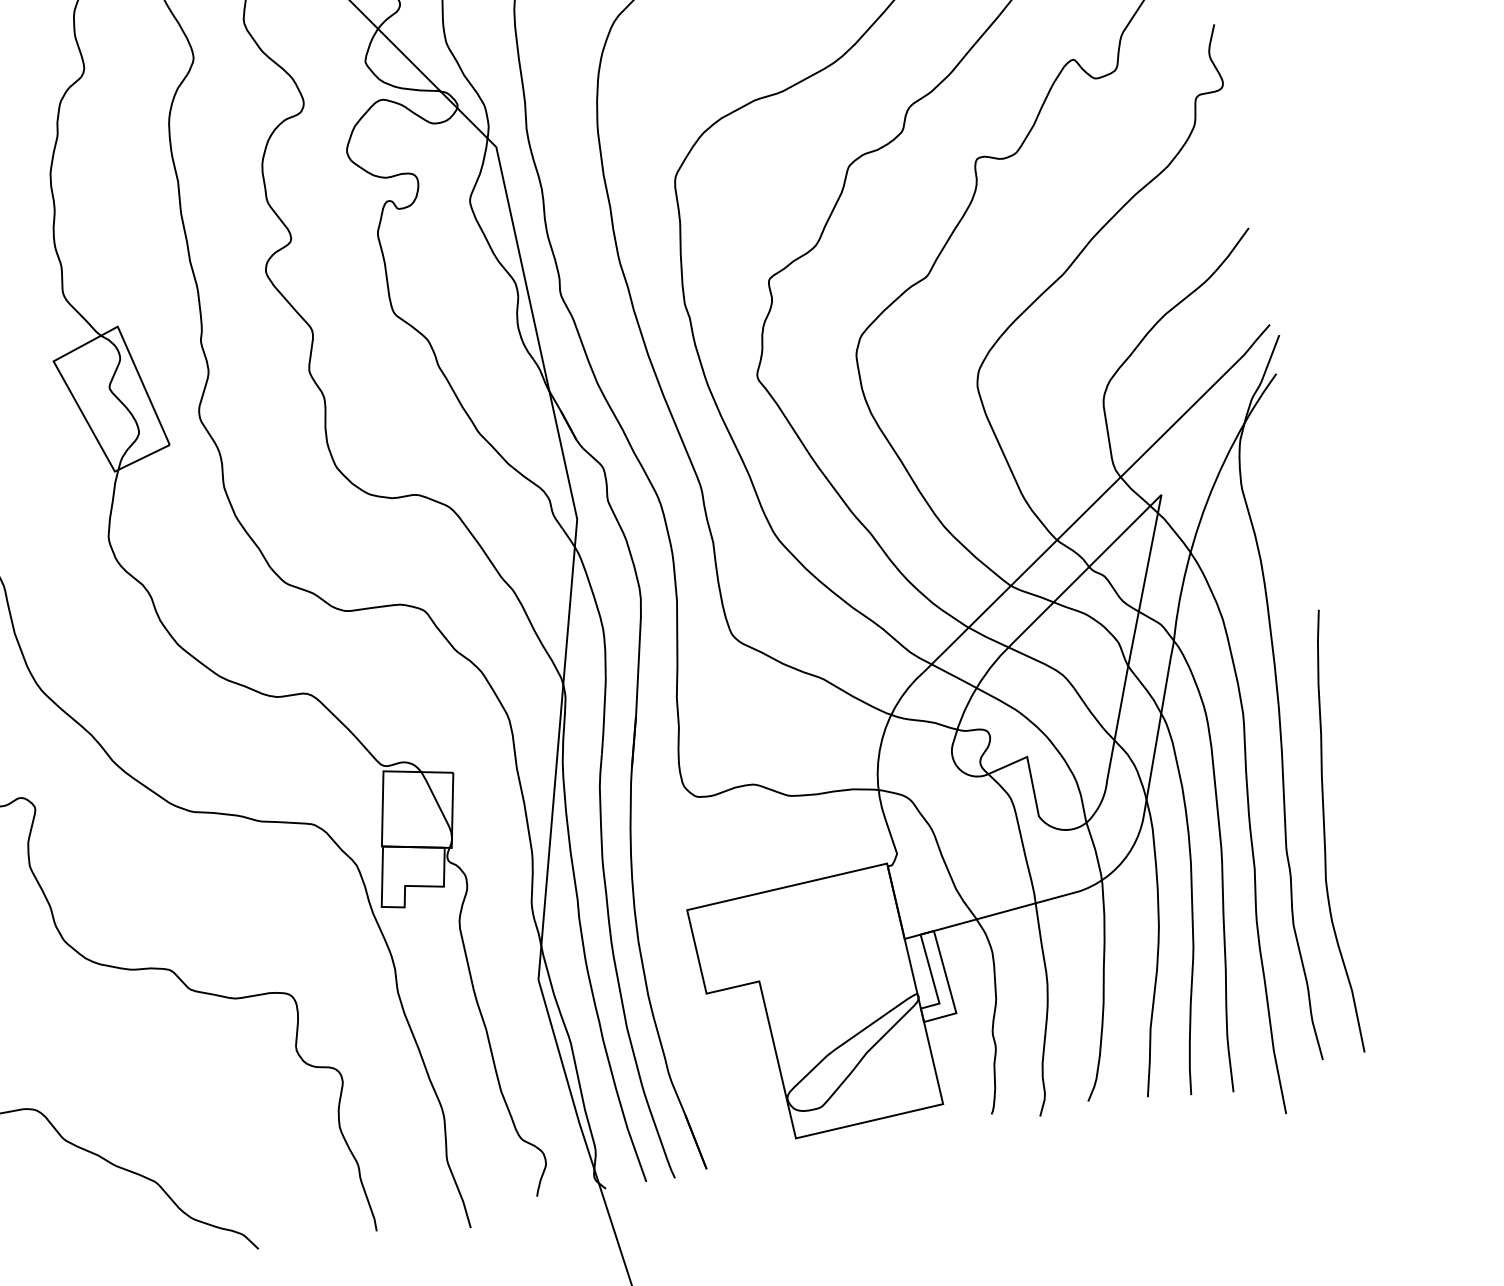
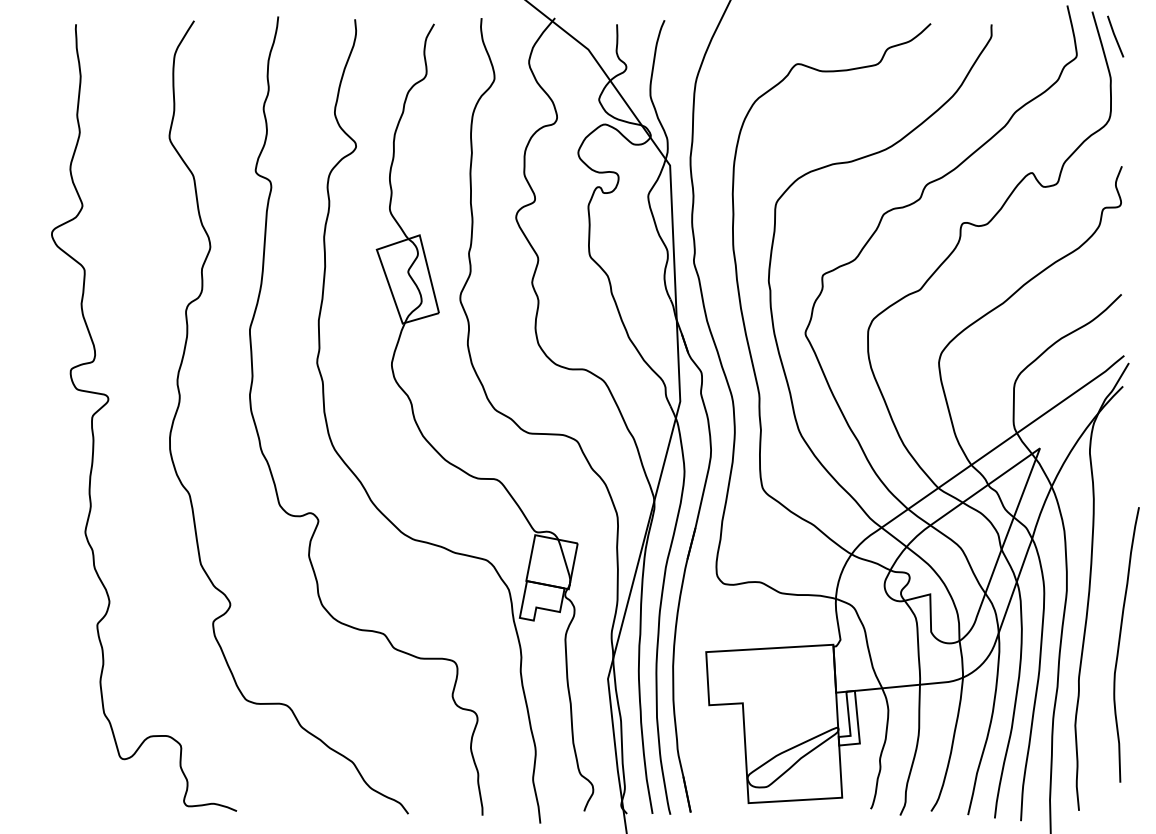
curve: (1326, 828) -> (1120, 641), moved

